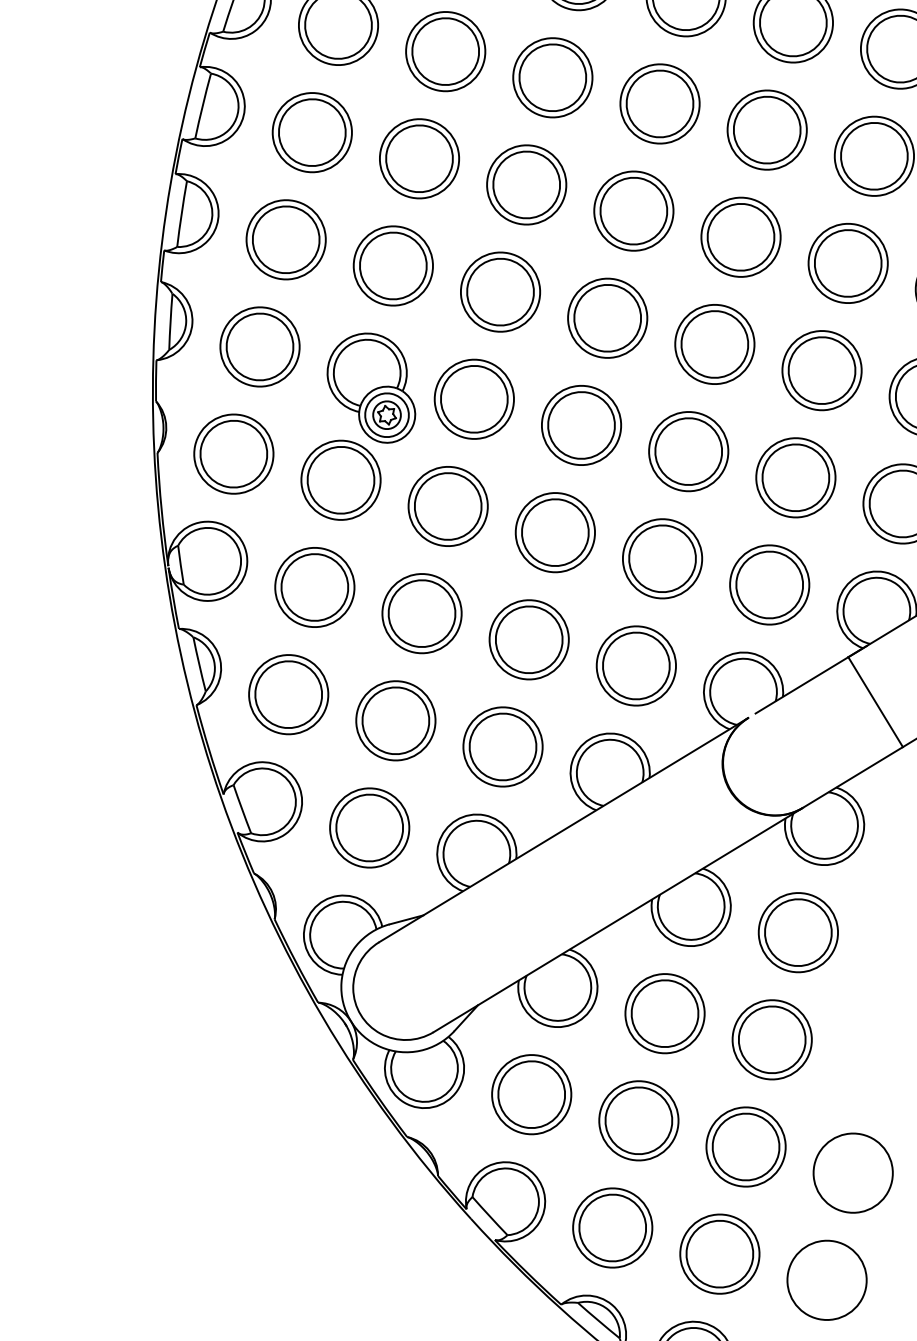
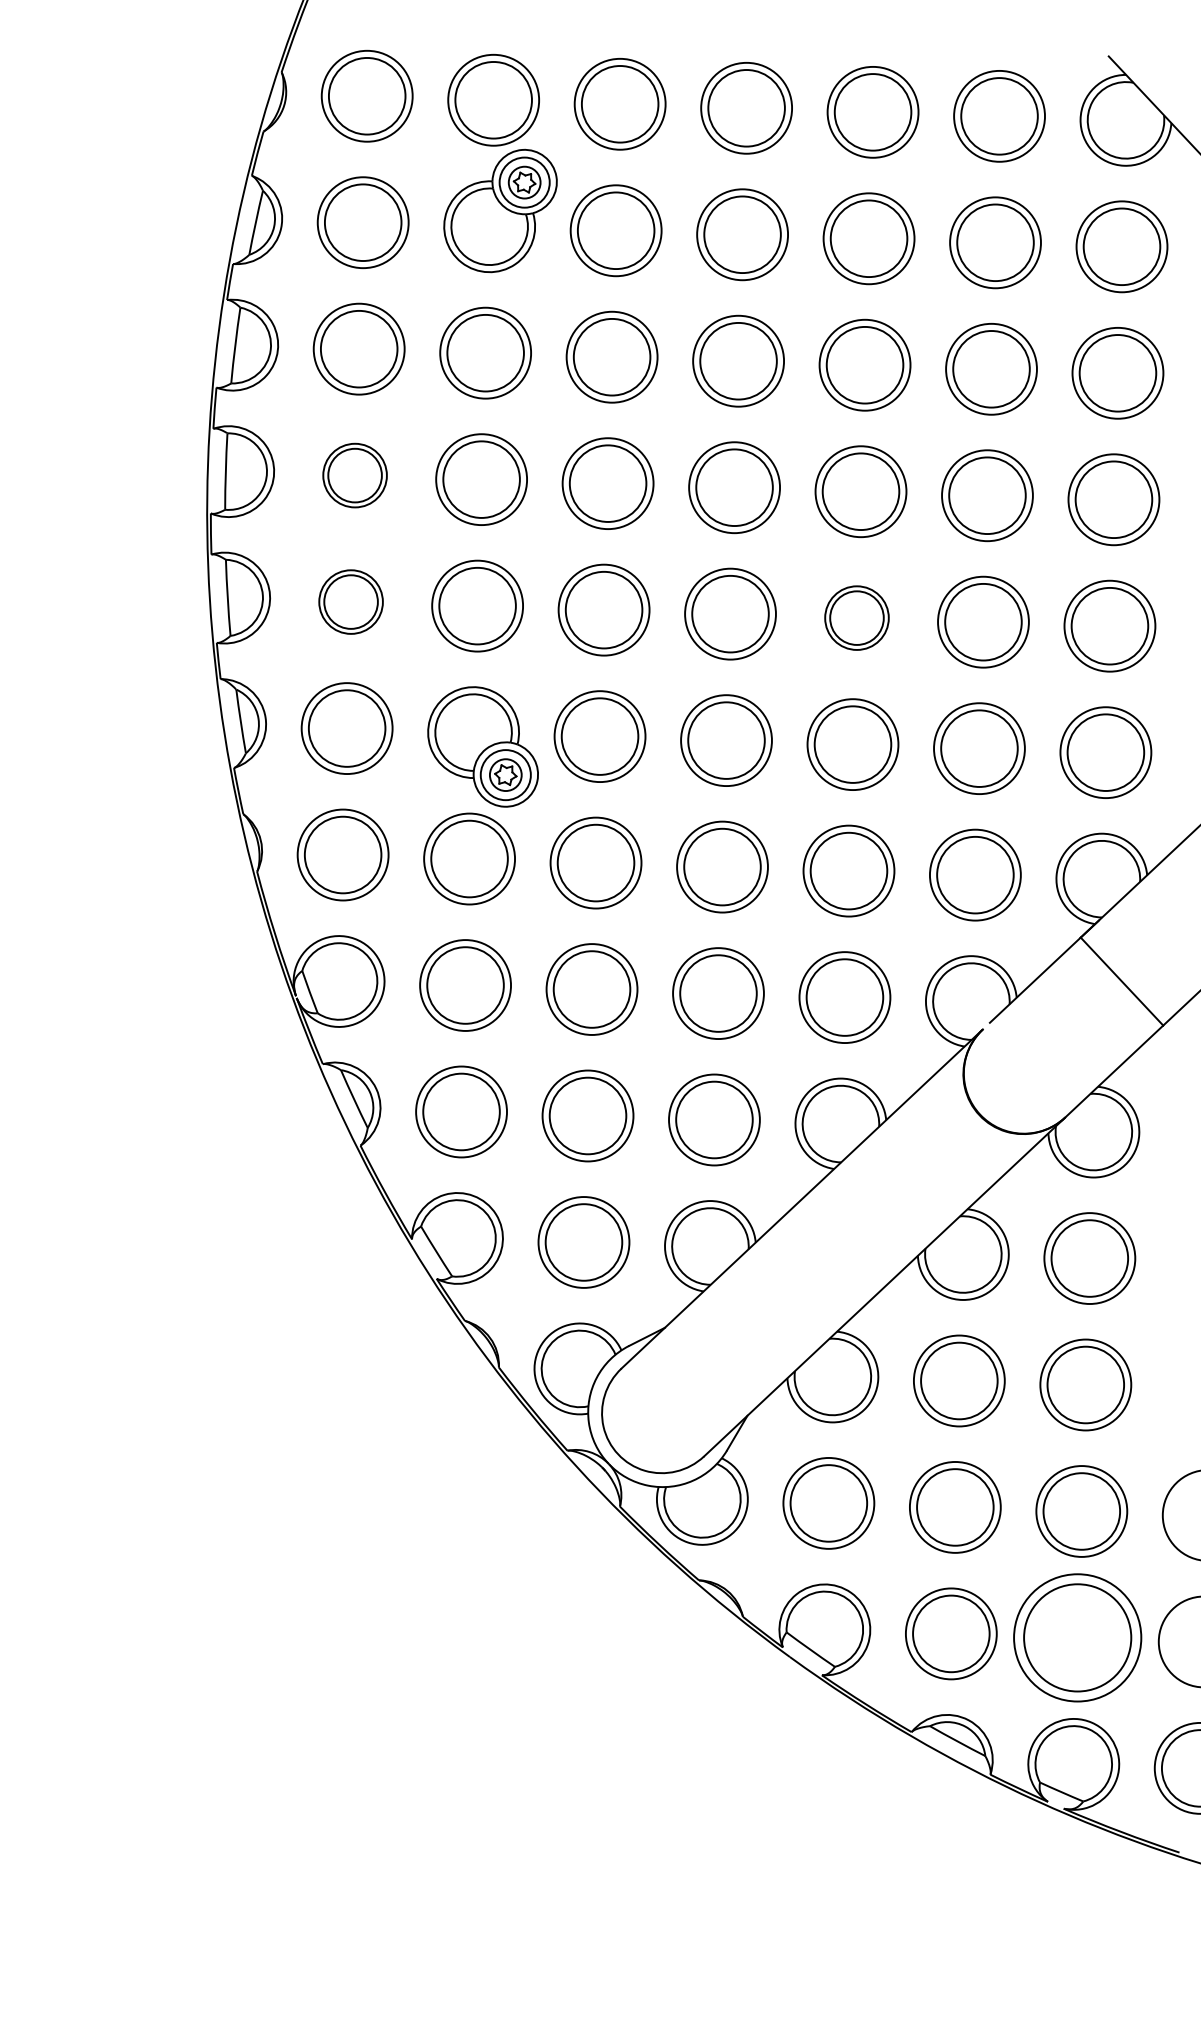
part: (311, 132) -> (354, 475), size x0.7
part: (285, 239) -> (350, 601), size x0.7
part: (714, 343) -> (856, 617), size x0.7
part: (719, 1253) -> (1077, 1637), size x1.4

